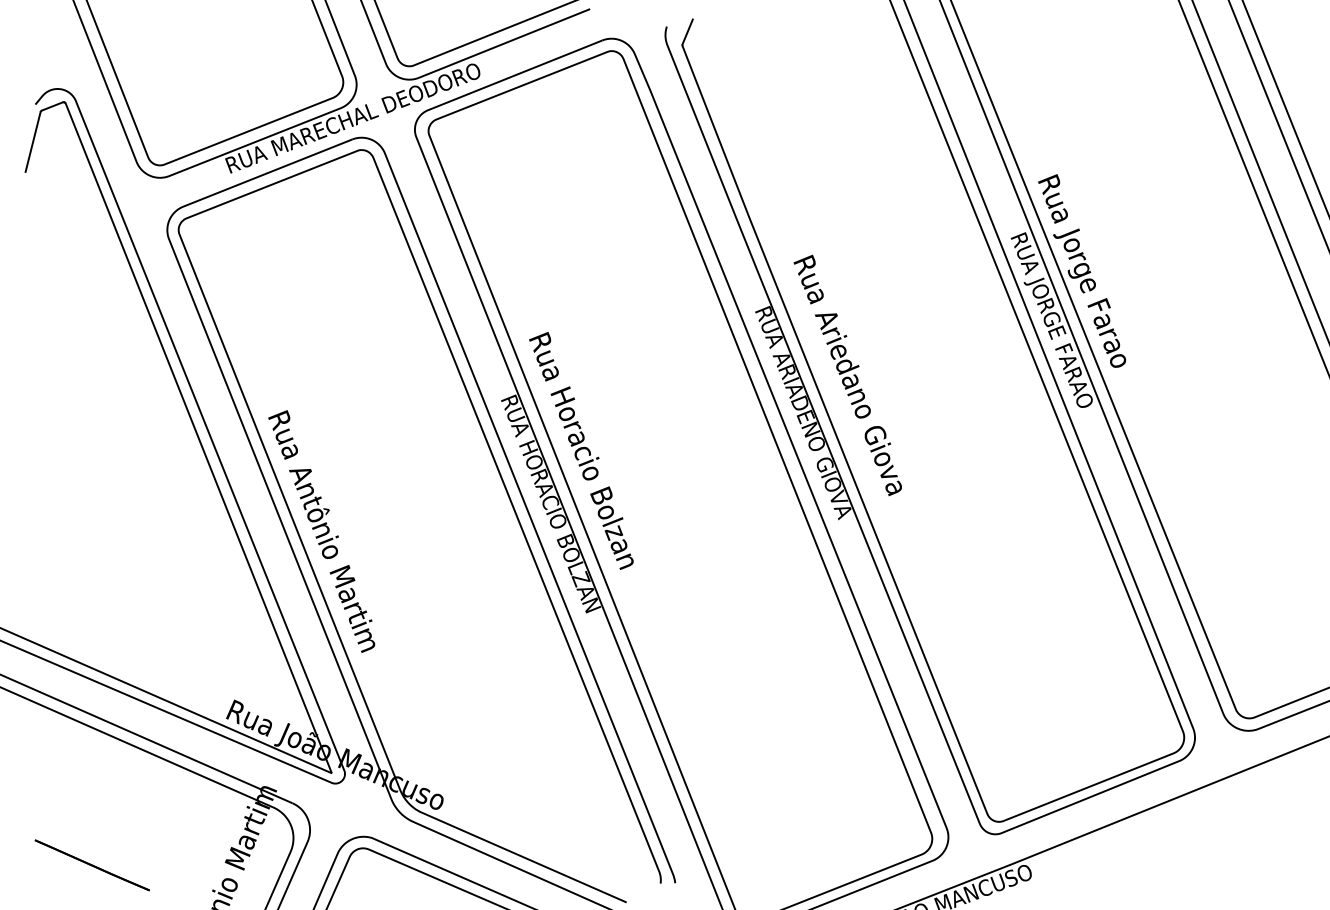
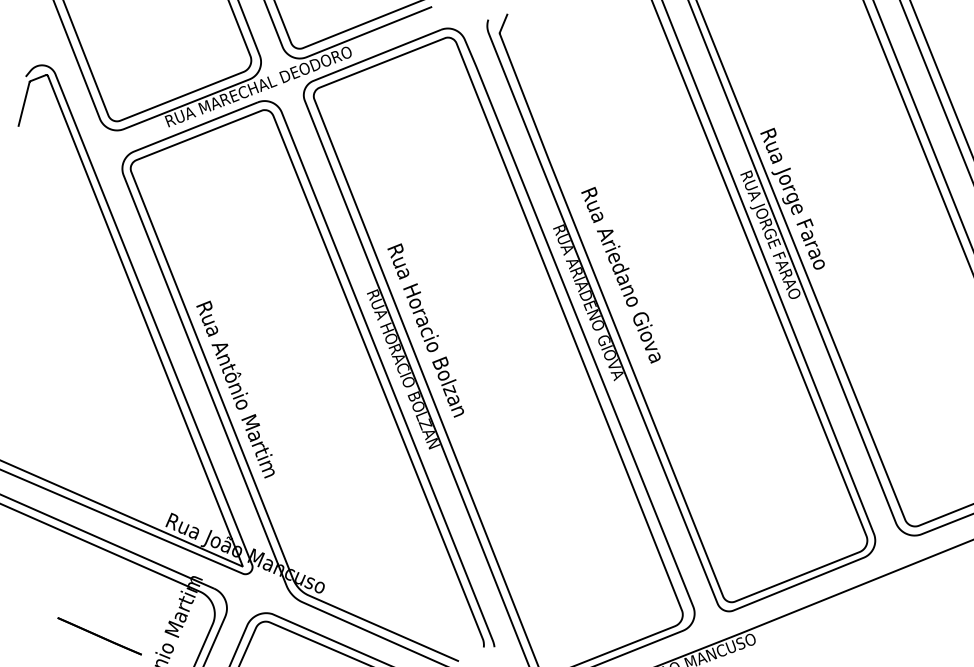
line: (91, 865) -> (99, 636), moved

